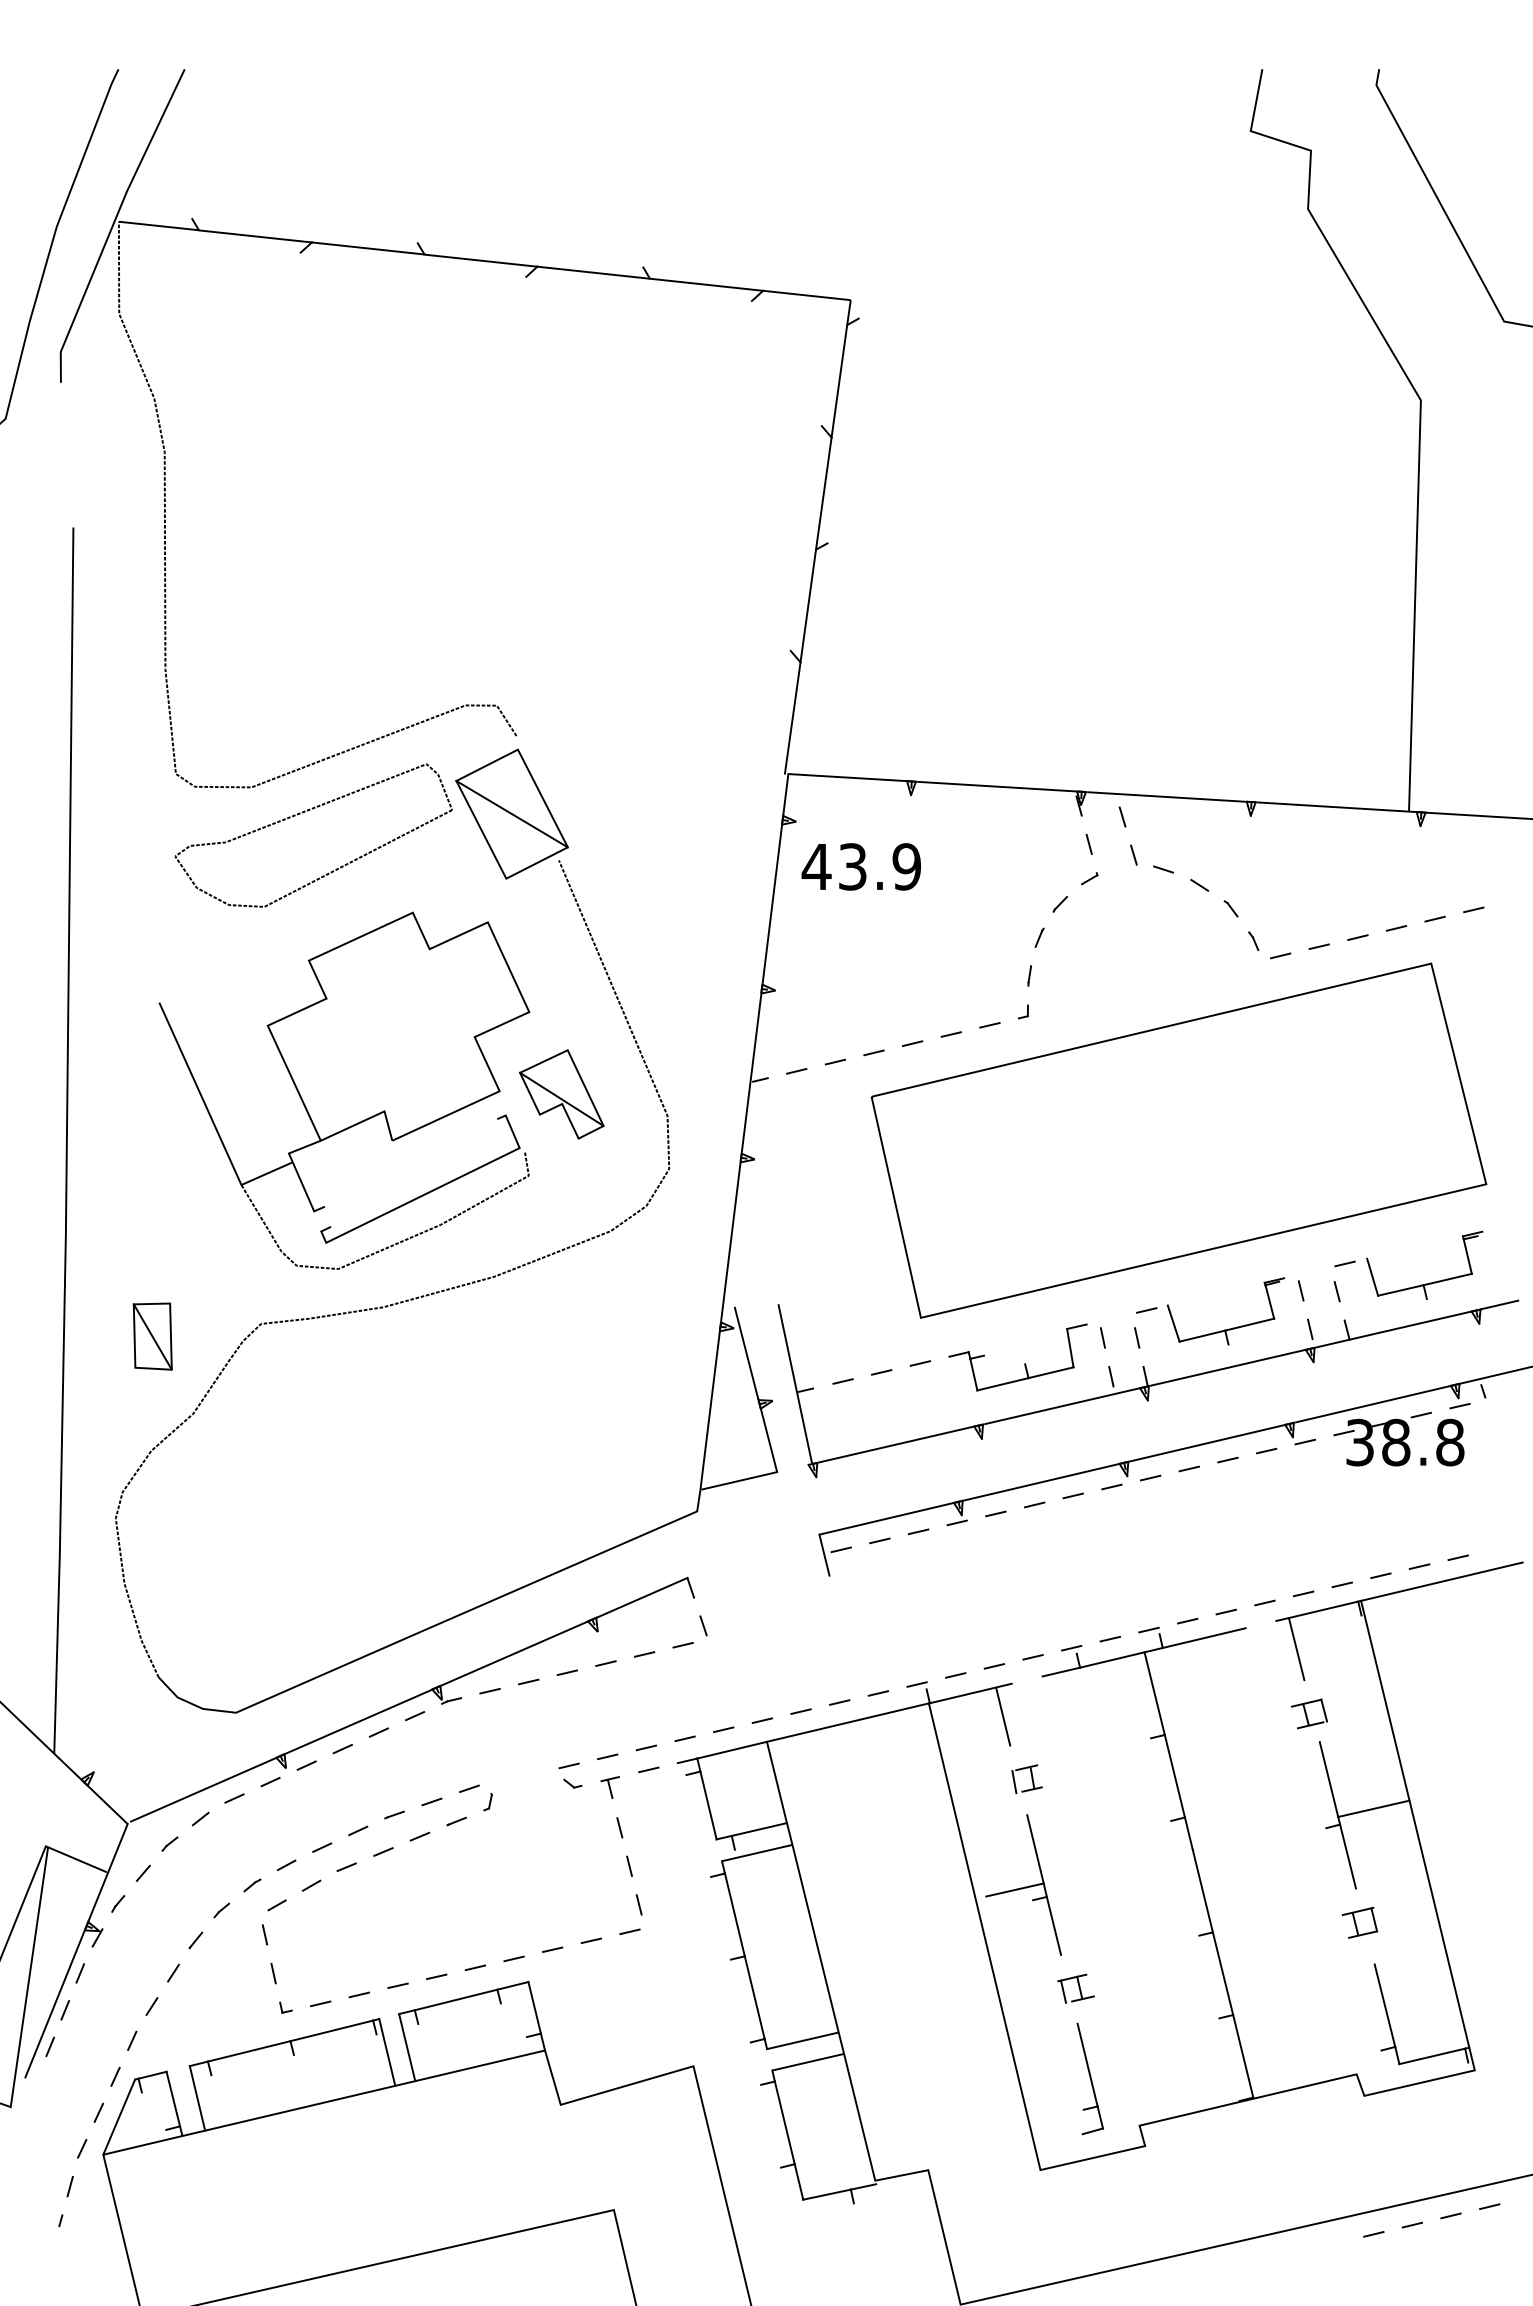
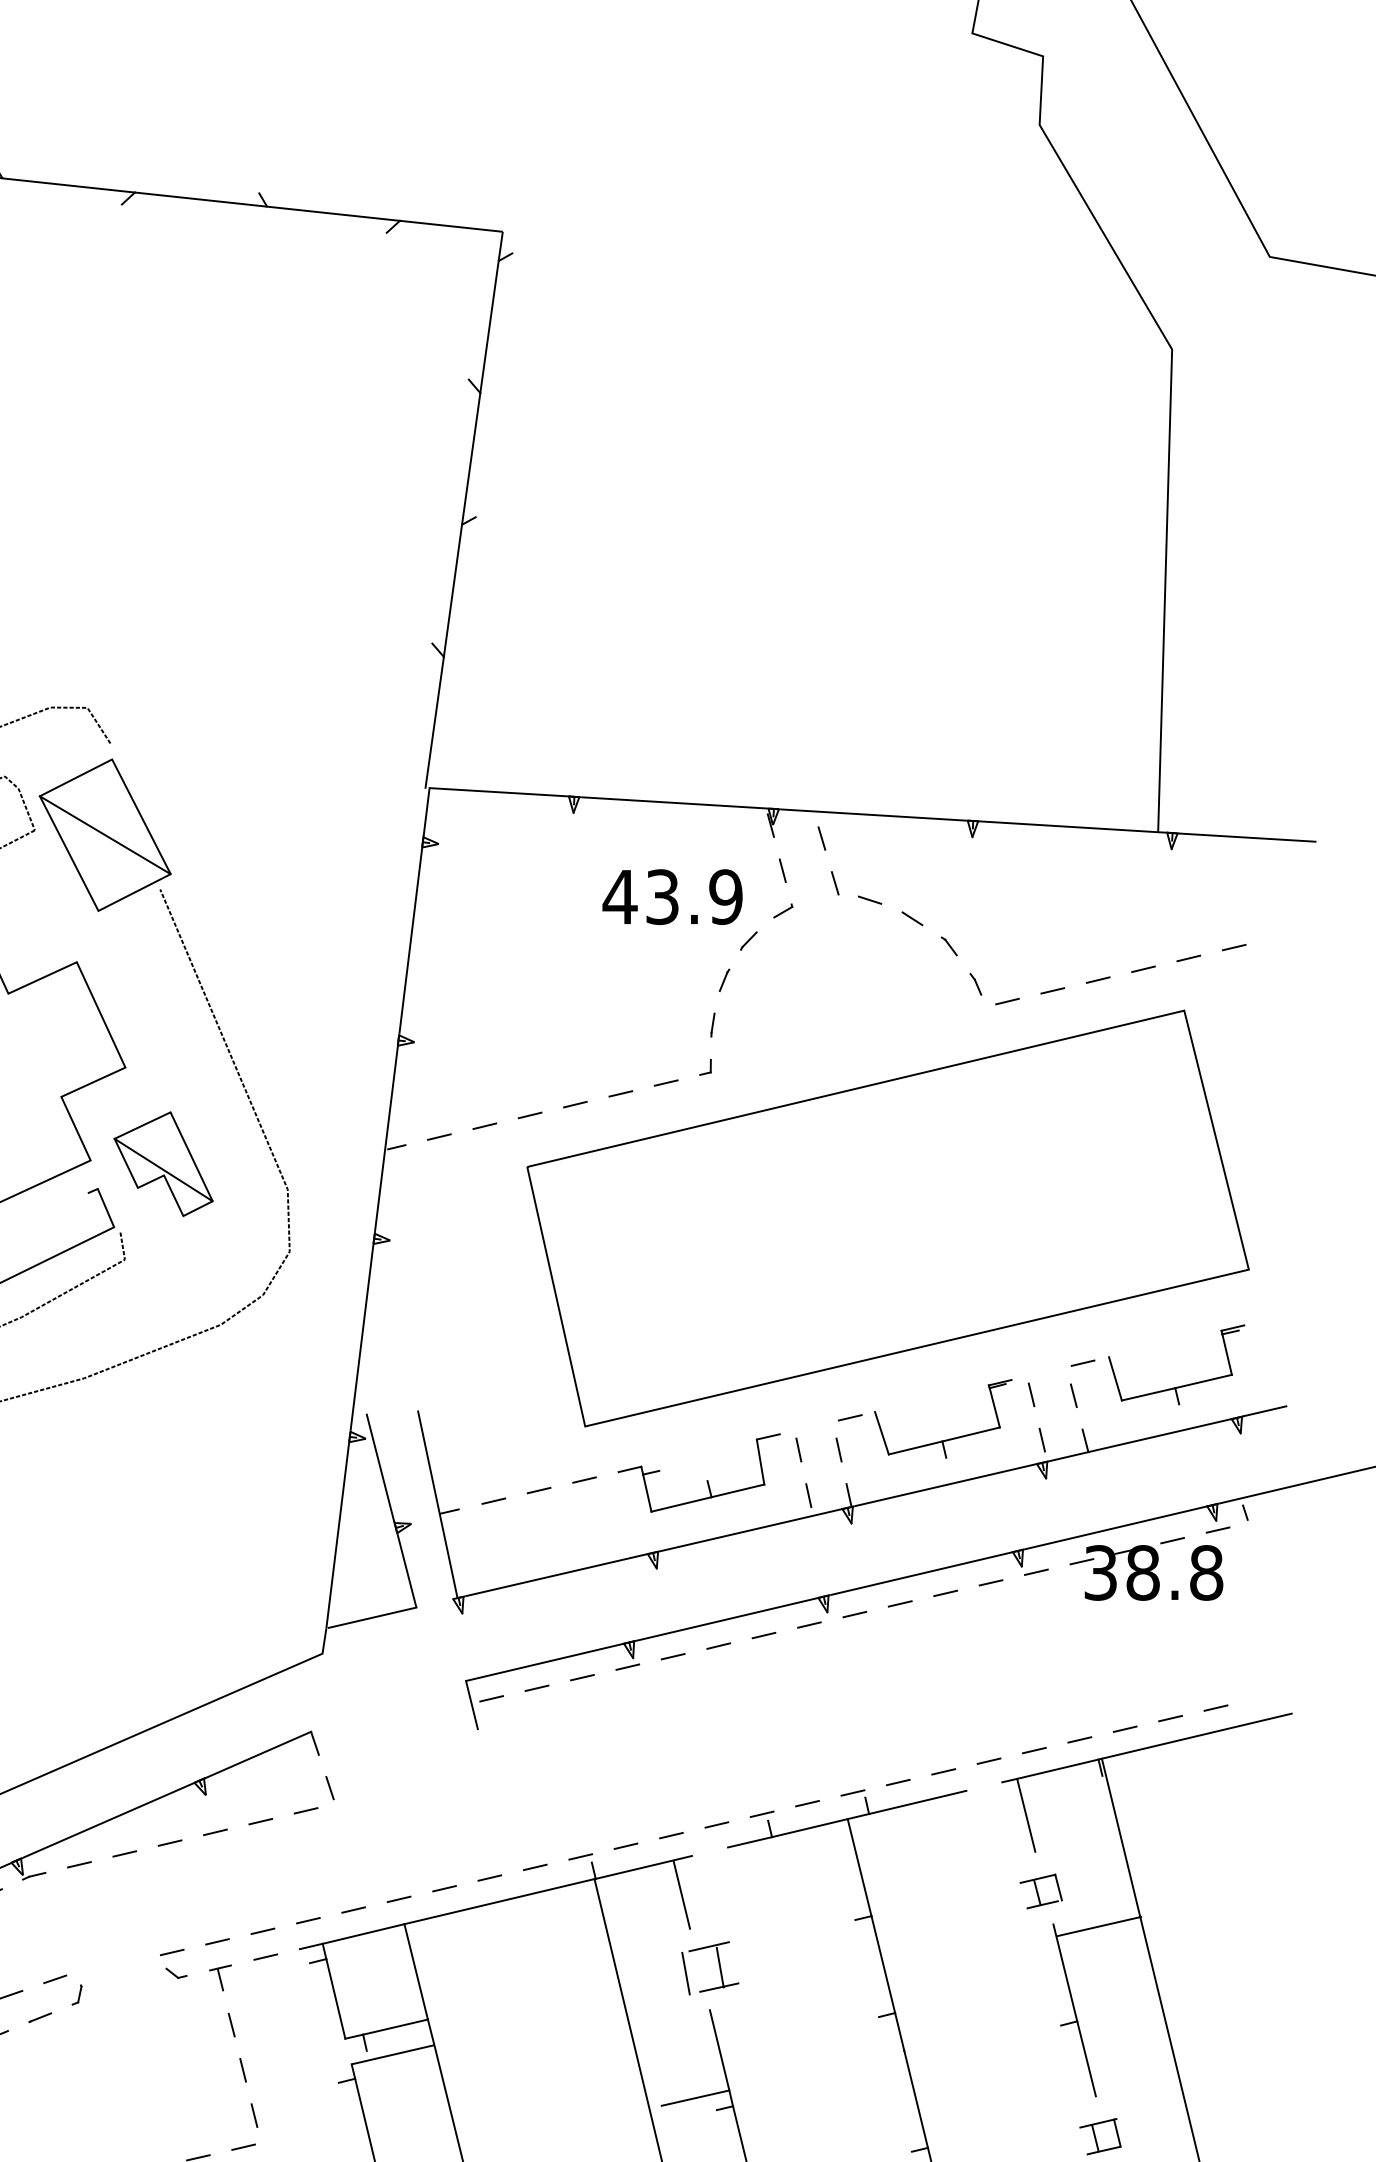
text: (860, 866) -> (671, 896), moved
part: (1026, 1778) -> (709, 1967), size x1.6
line: (1373, 1808) -> (1098, 1926), moved

